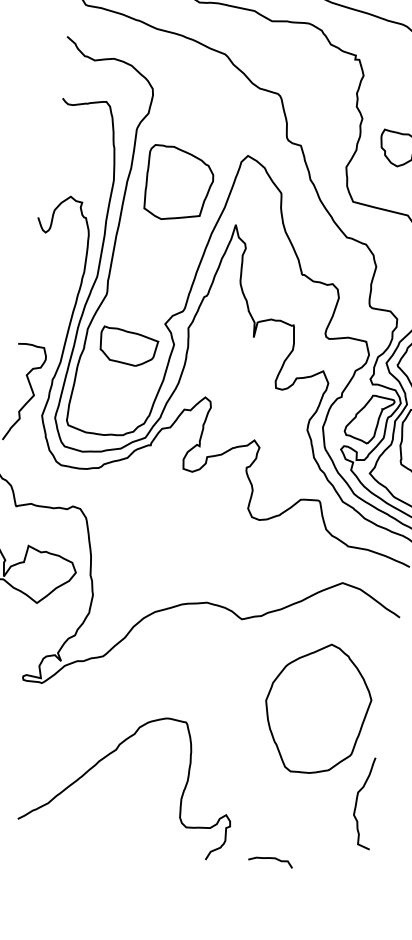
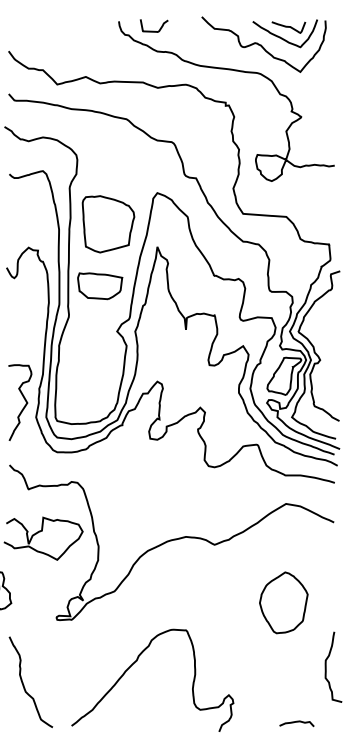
part: (128, 347) -> (100, 286), moved
part: (317, 708) -> (283, 602), size x0.6
curve: (270, 859) -> (296, 722), moved

